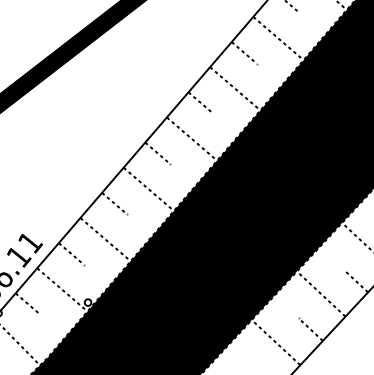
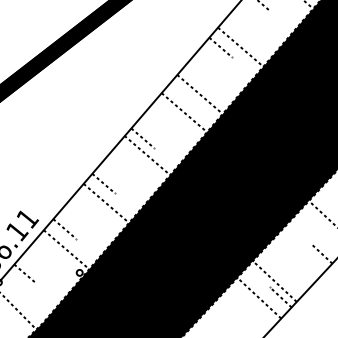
line: (278, 38) -> (240, 47), moved
line: (235, 88) -> (200, 94), moved
line: (200, 102) -> (181, 92), removed
line: (191, 138) -> (183, 112), moved
line: (148, 188) -> (146, 154), moved
line: (105, 239) -> (106, 203), moved
line: (62, 289) -> (66, 249), moved
line: (320, 293) -> (274, 280), moved
line: (275, 342) -> (258, 298), moved

